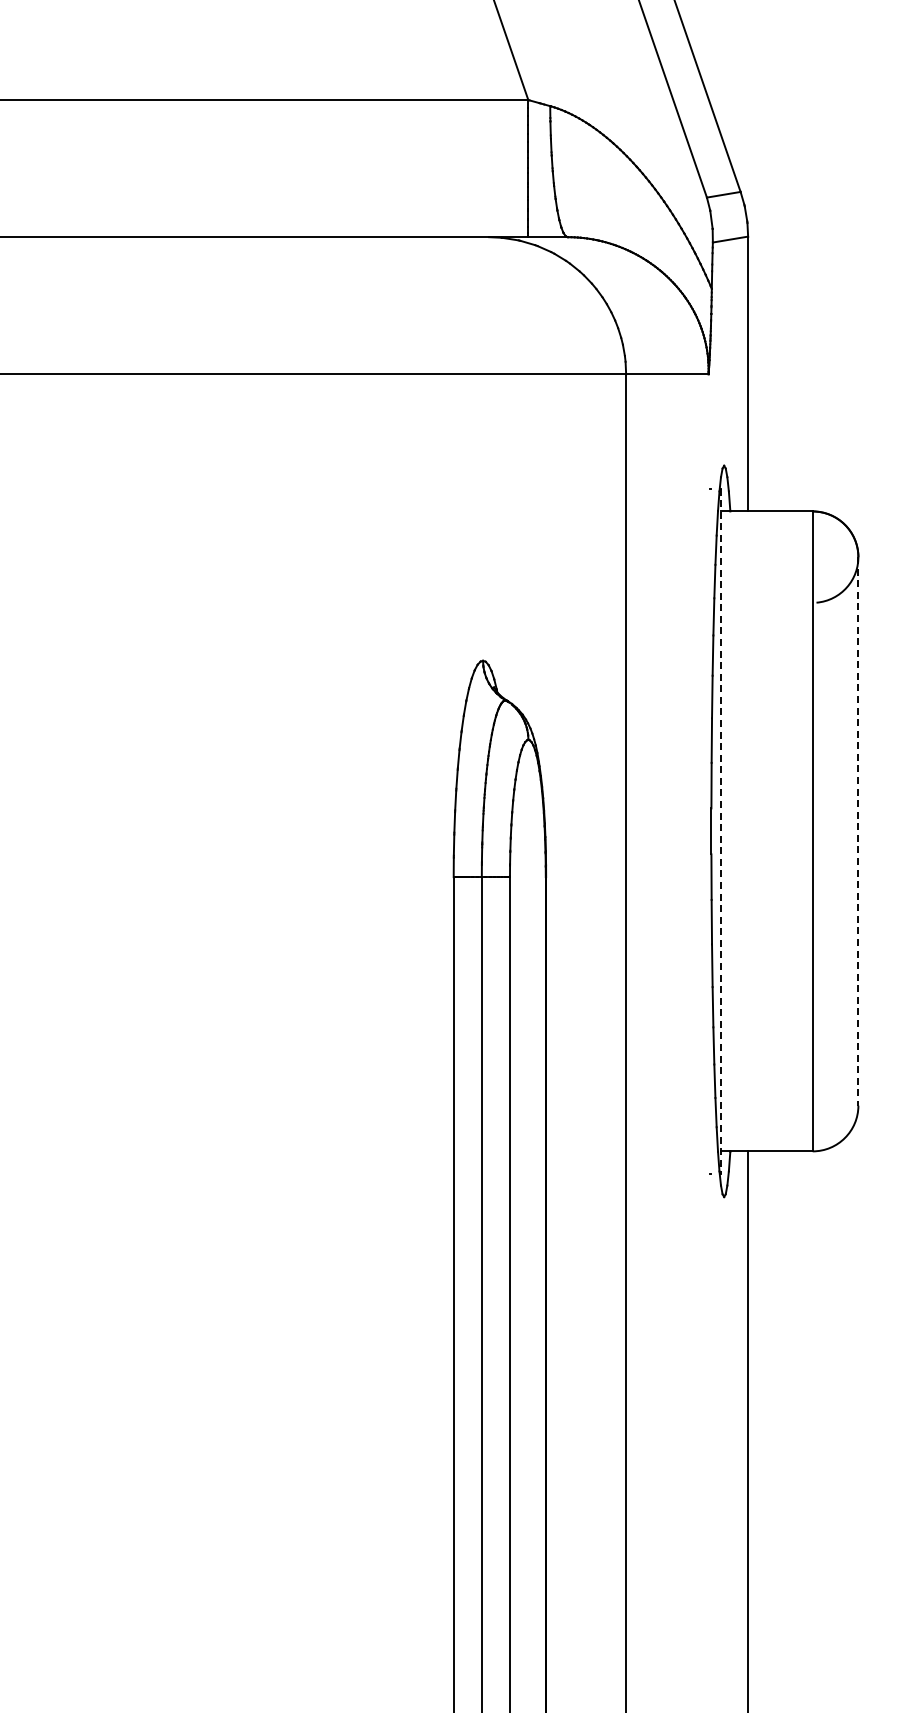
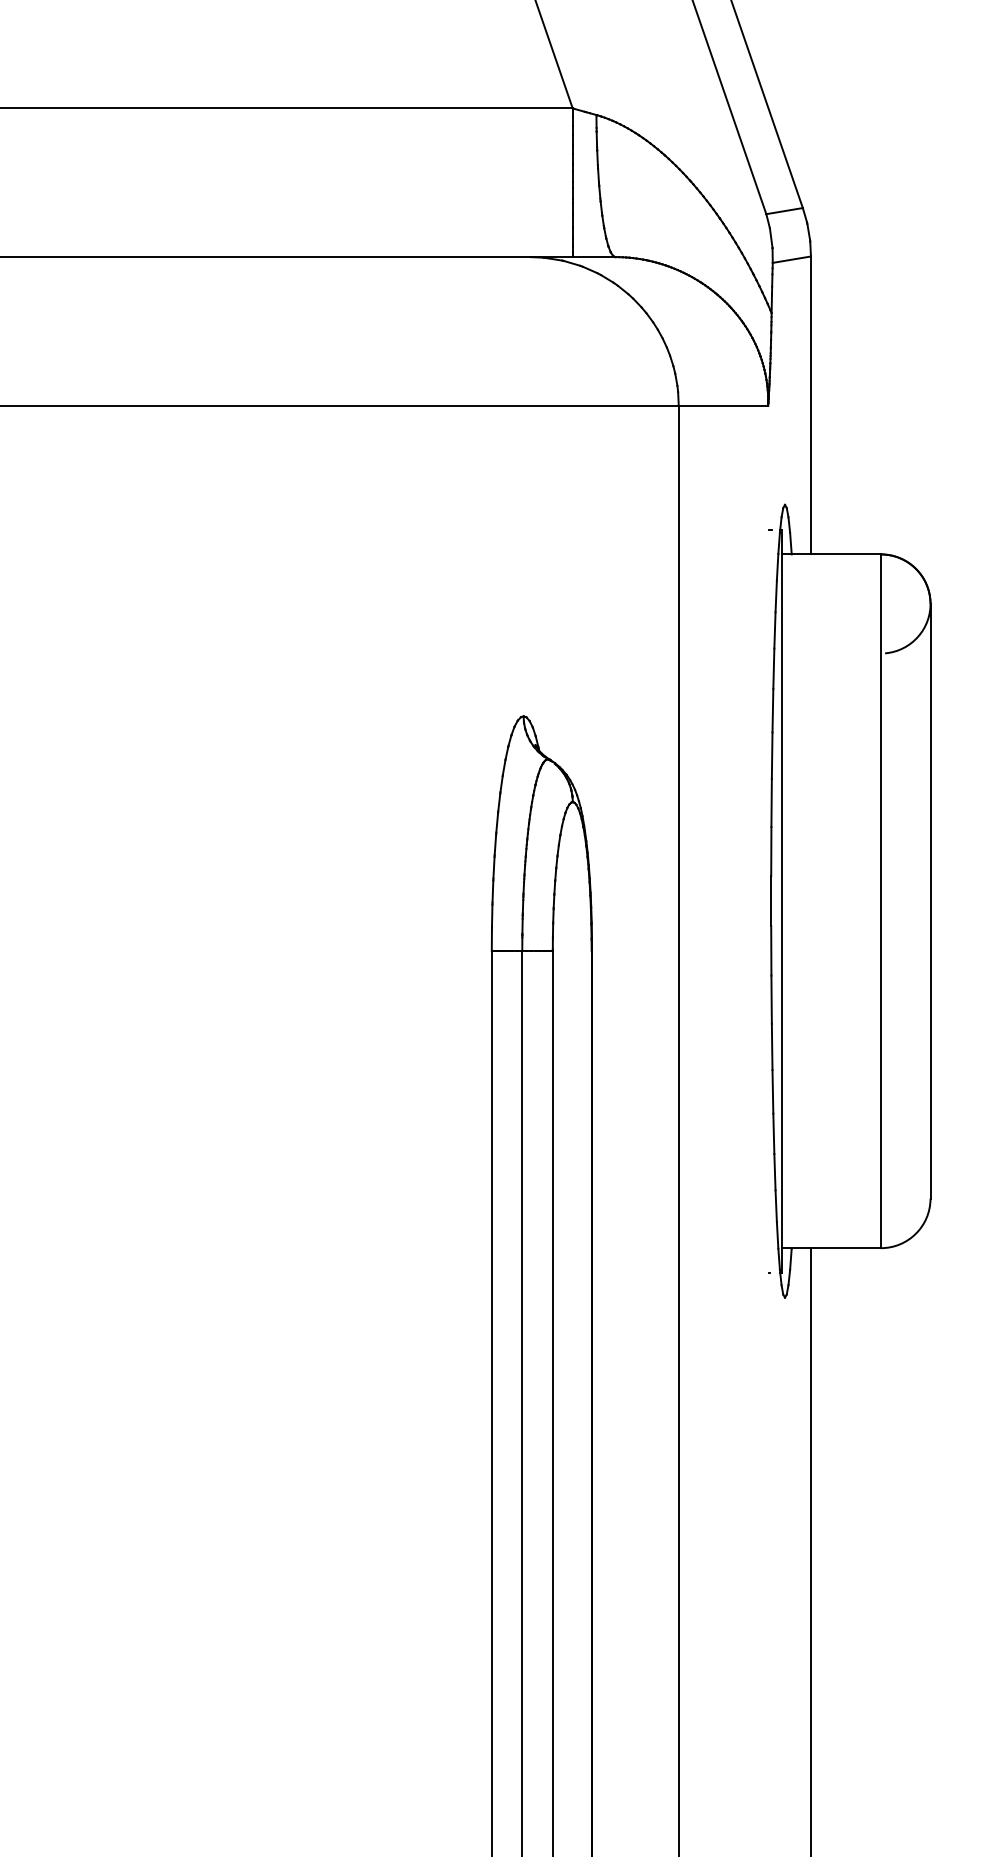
line: (721, 831) -> (782, 901), dashed -> solid
line: (858, 831) -> (930, 901), dashed -> solid

